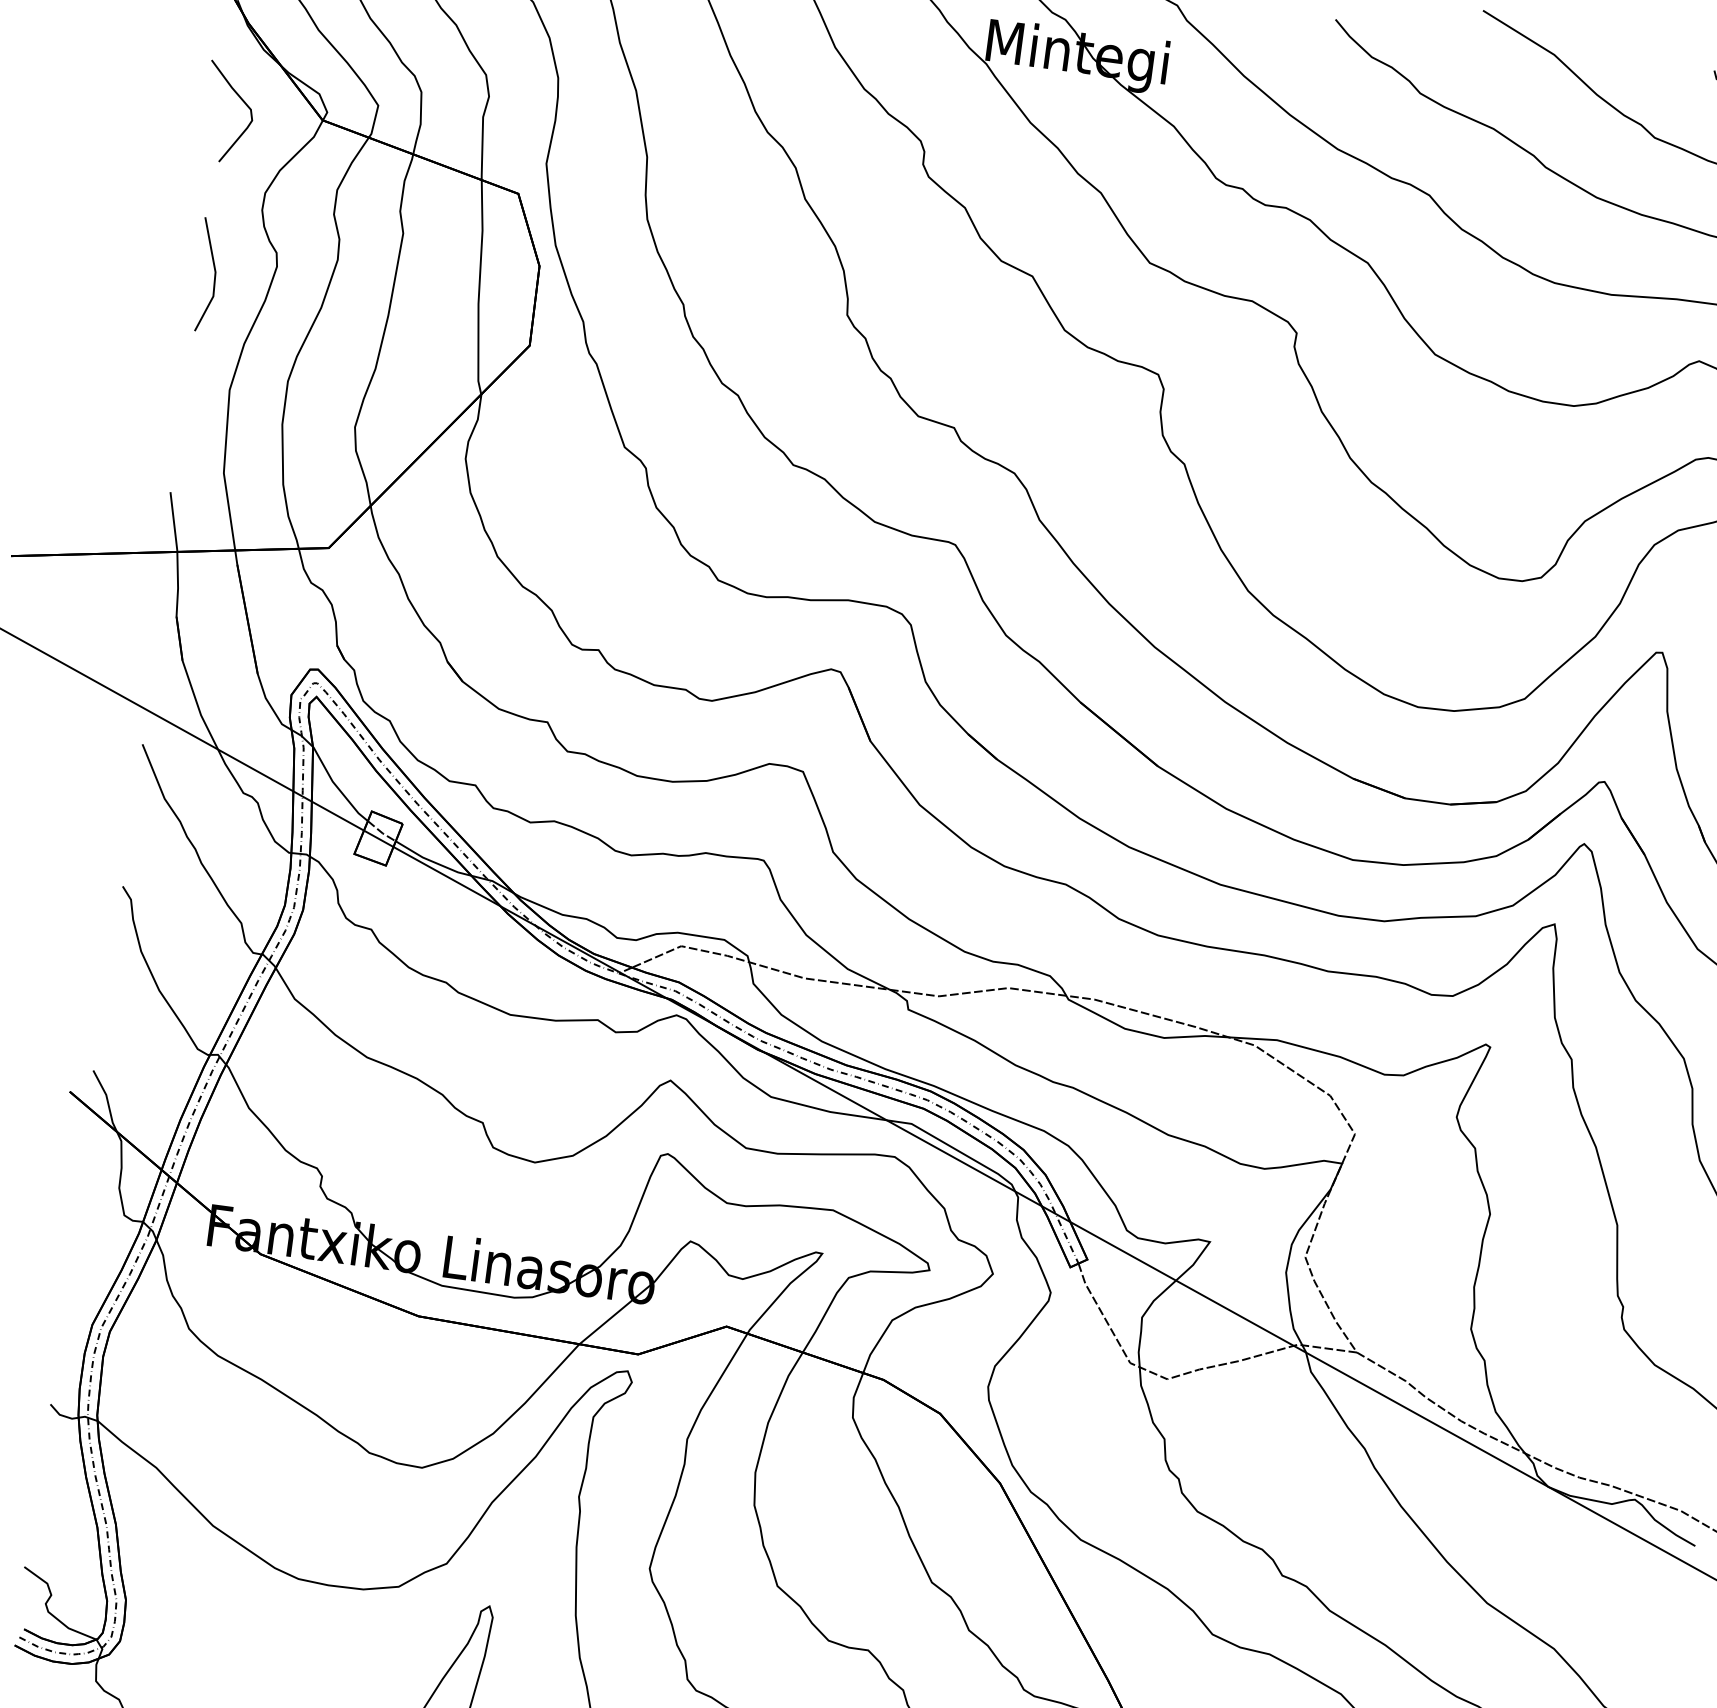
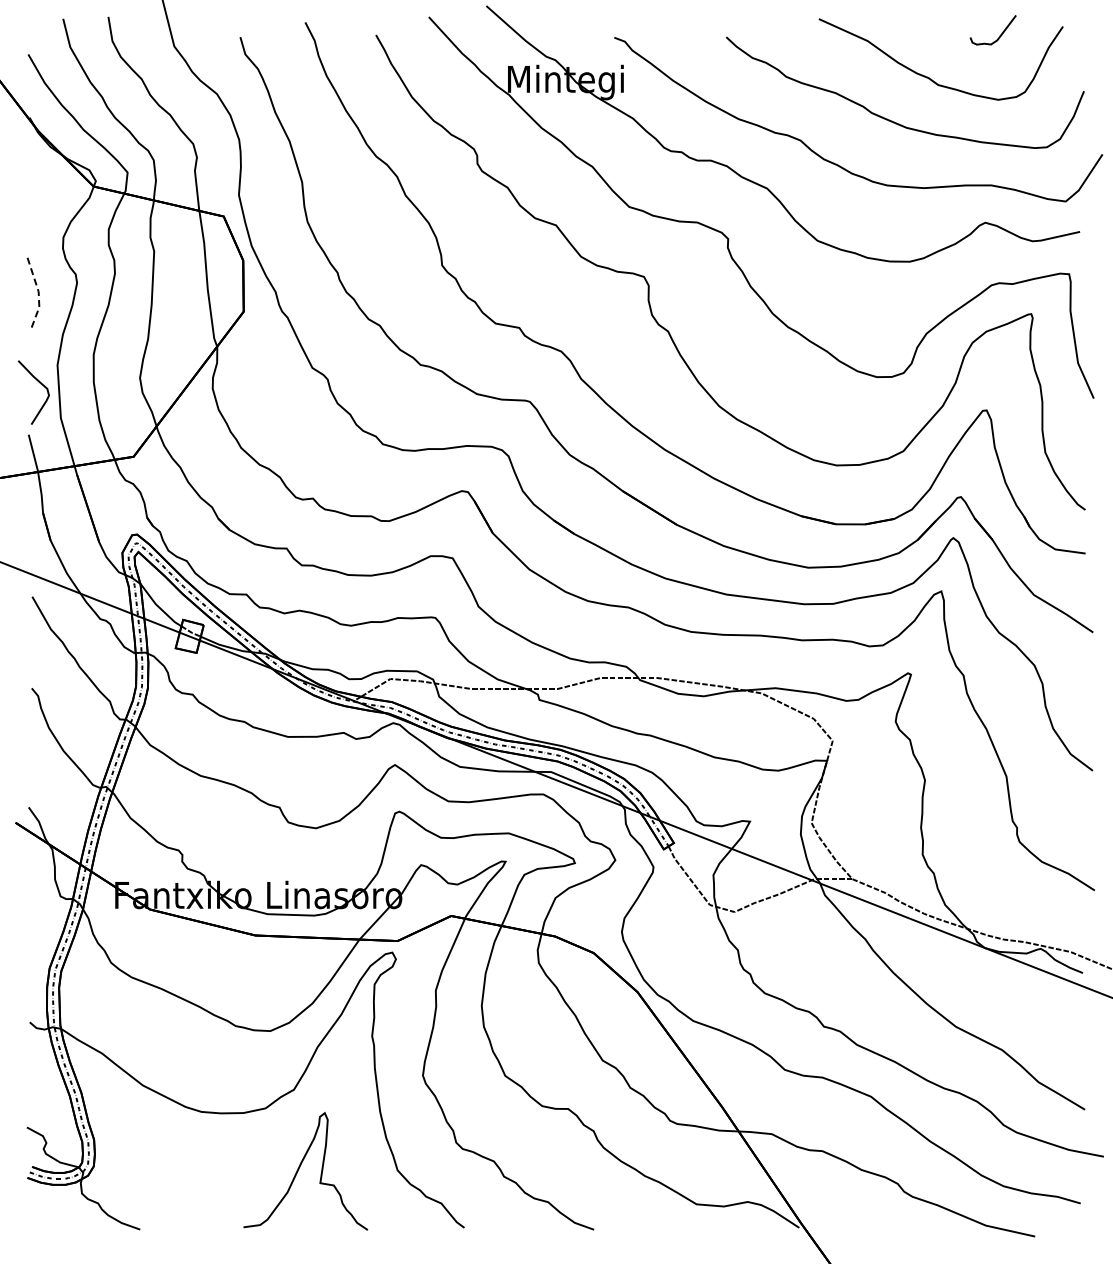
curve: (241, 101) -> (40, 384), moved
line: (214, 276) -> (38, 294), solid -> dashed

